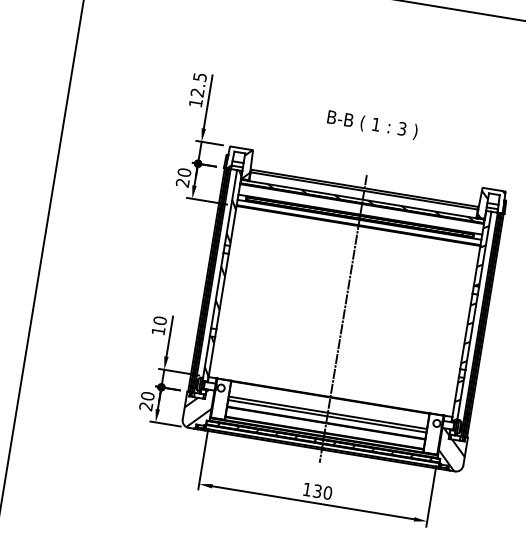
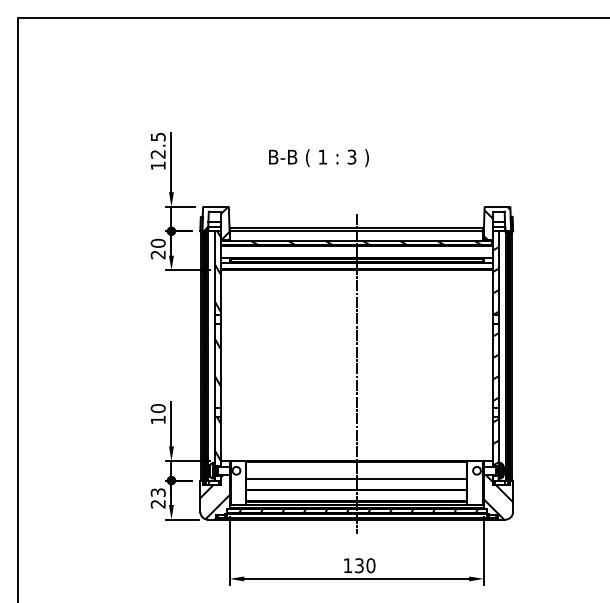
text: (372, 125) -> (318, 158), moved
text: (147, 395) -> (157, 492), 20 -> 23
line: (327, 416) -> (356, 482), removed

